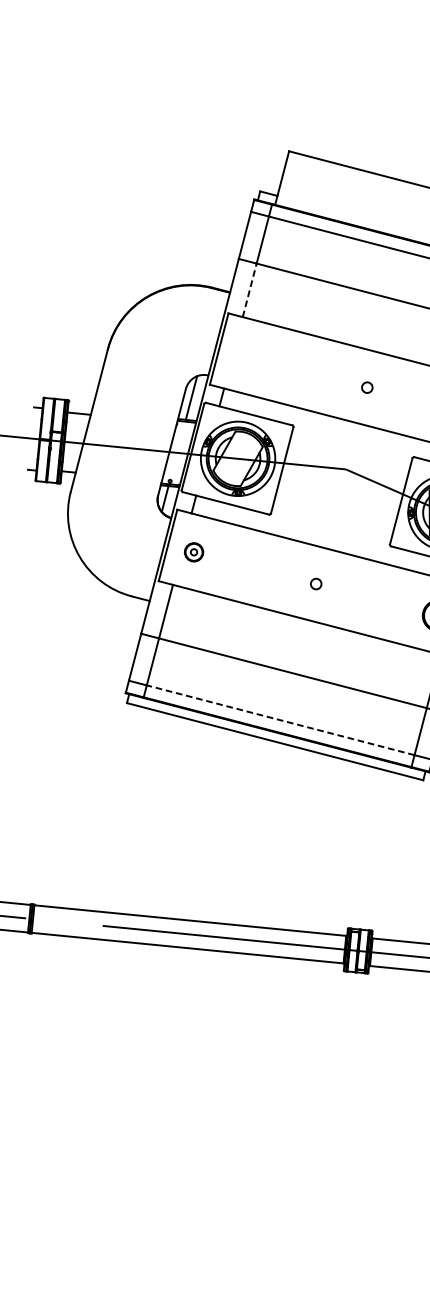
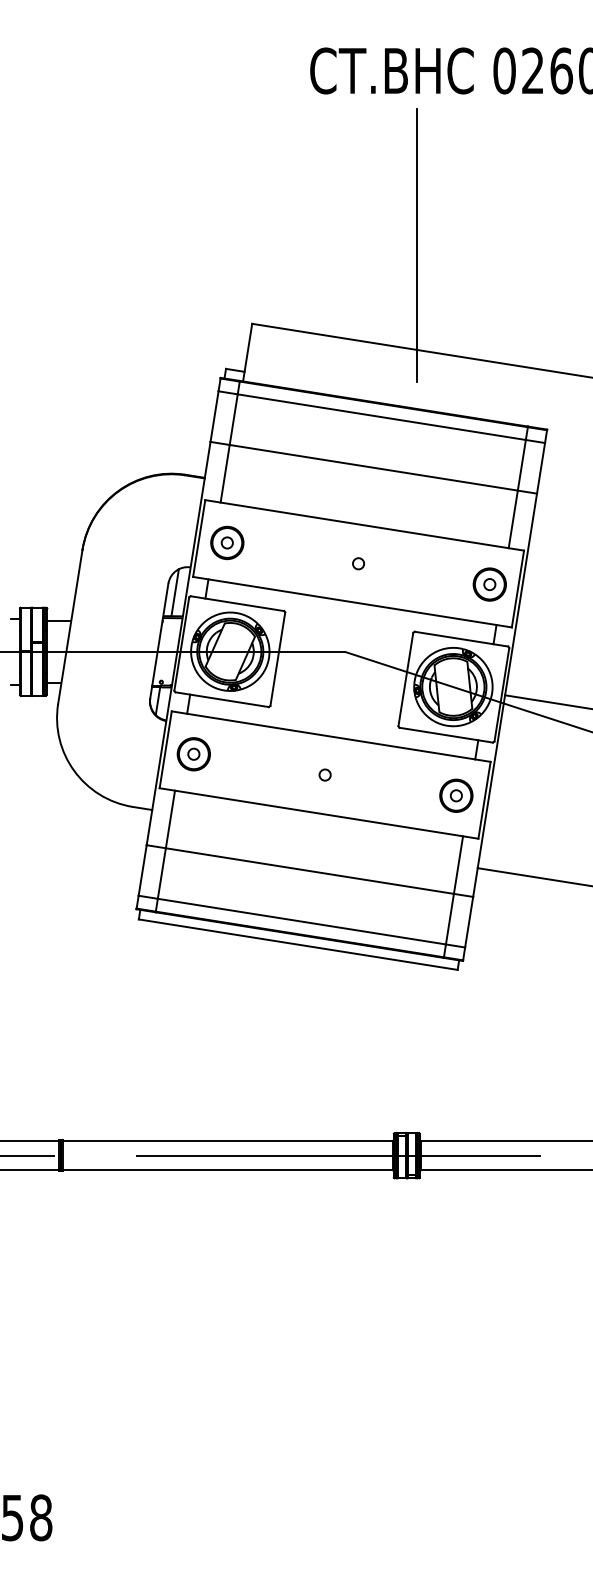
line: (250, 290) -> (225, 473), dashed -> solid
part: (245, 355) -> (227, 542), added
part: (193, 552) -> (193, 754), size x1.67
line: (280, 720) -> (301, 921), dashed -> solid

